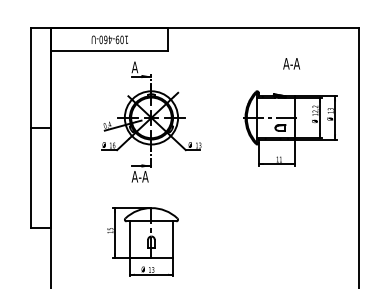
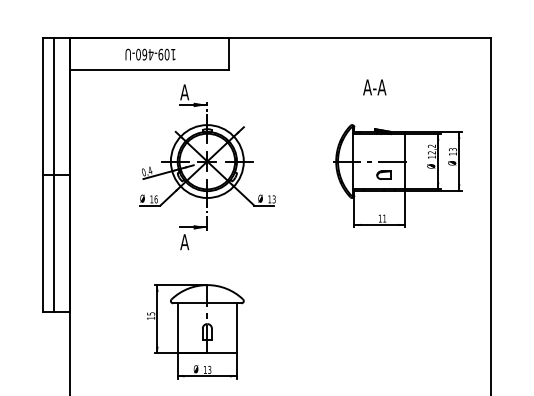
text: (291, 63) -> (374, 87), moved
line: (39, 127) -> (53, 174), added
text: (143, 176) -> (196, 241), A-A -> A

